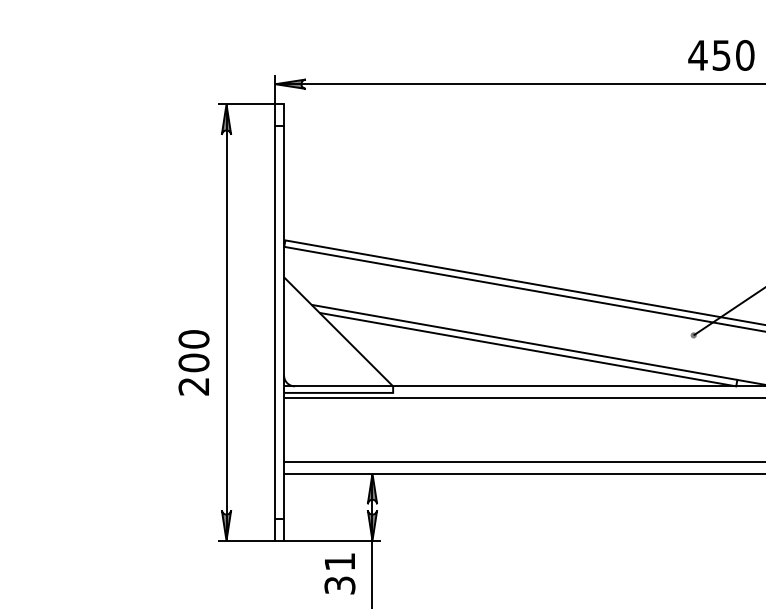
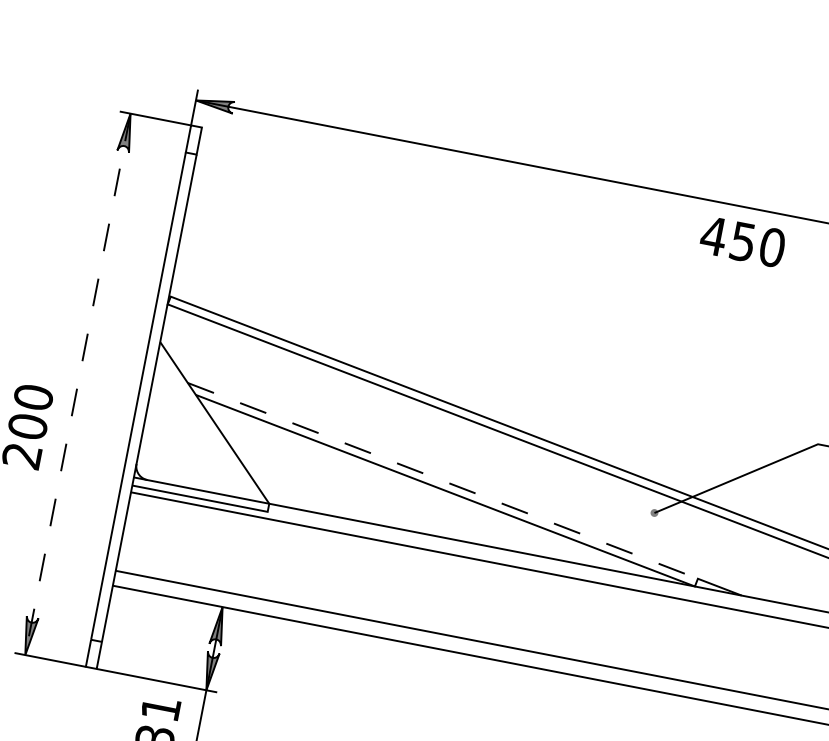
text: (721, 55) -> (742, 241), moved
line: (226, 323) -> (77, 385), solid -> dashed
line: (524, 342) -> (442, 480), solid -> dashed

